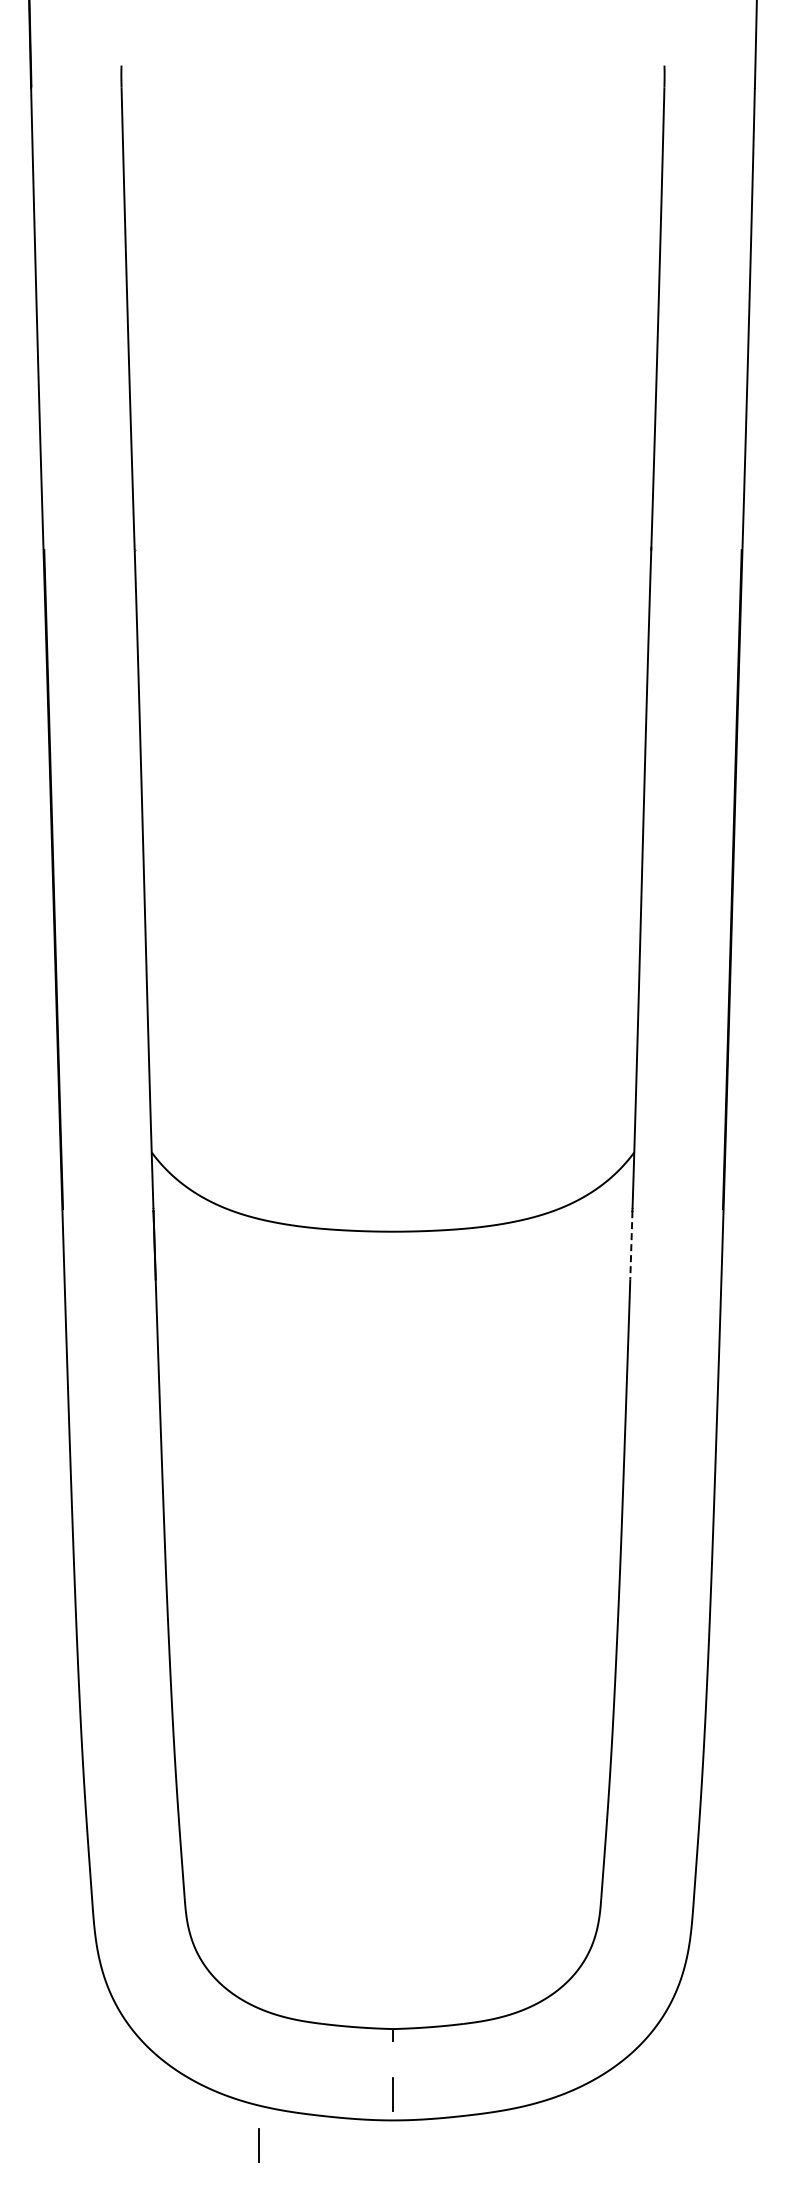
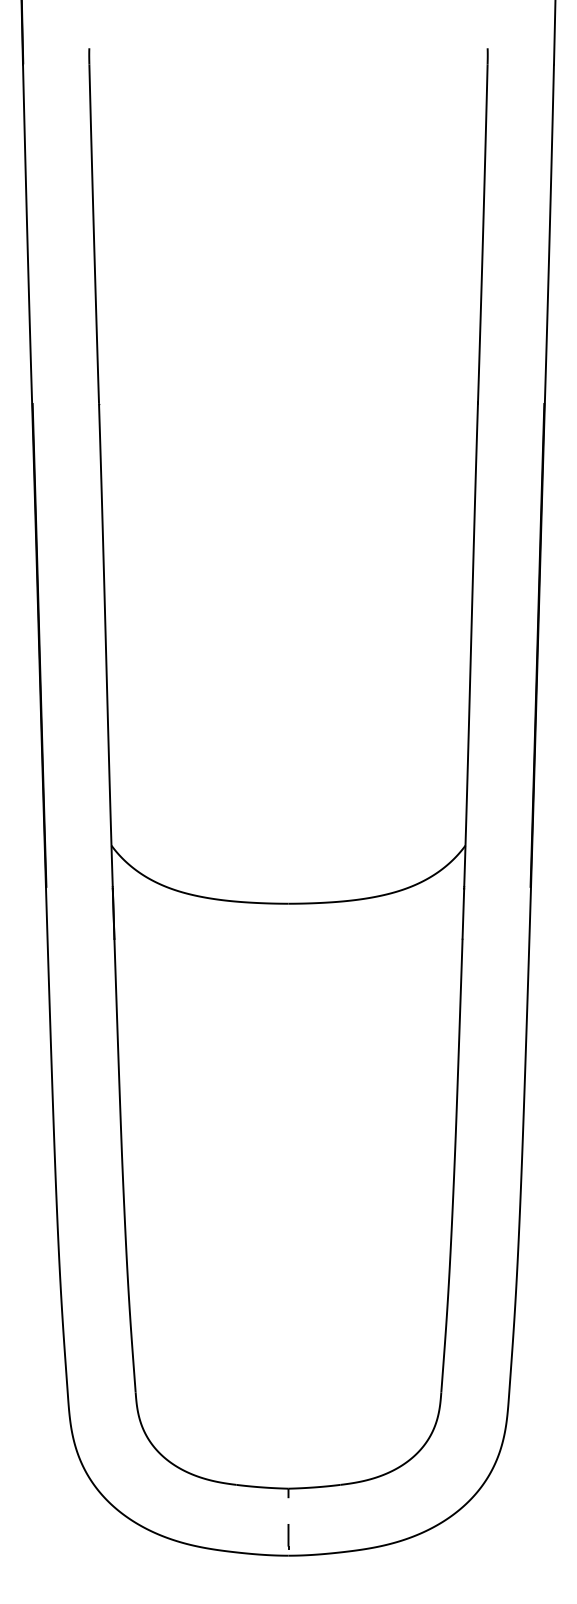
line: (631, 1245) -> (463, 913), dashed -> solid
line: (258, 2145) -> (189, 1574), removed

